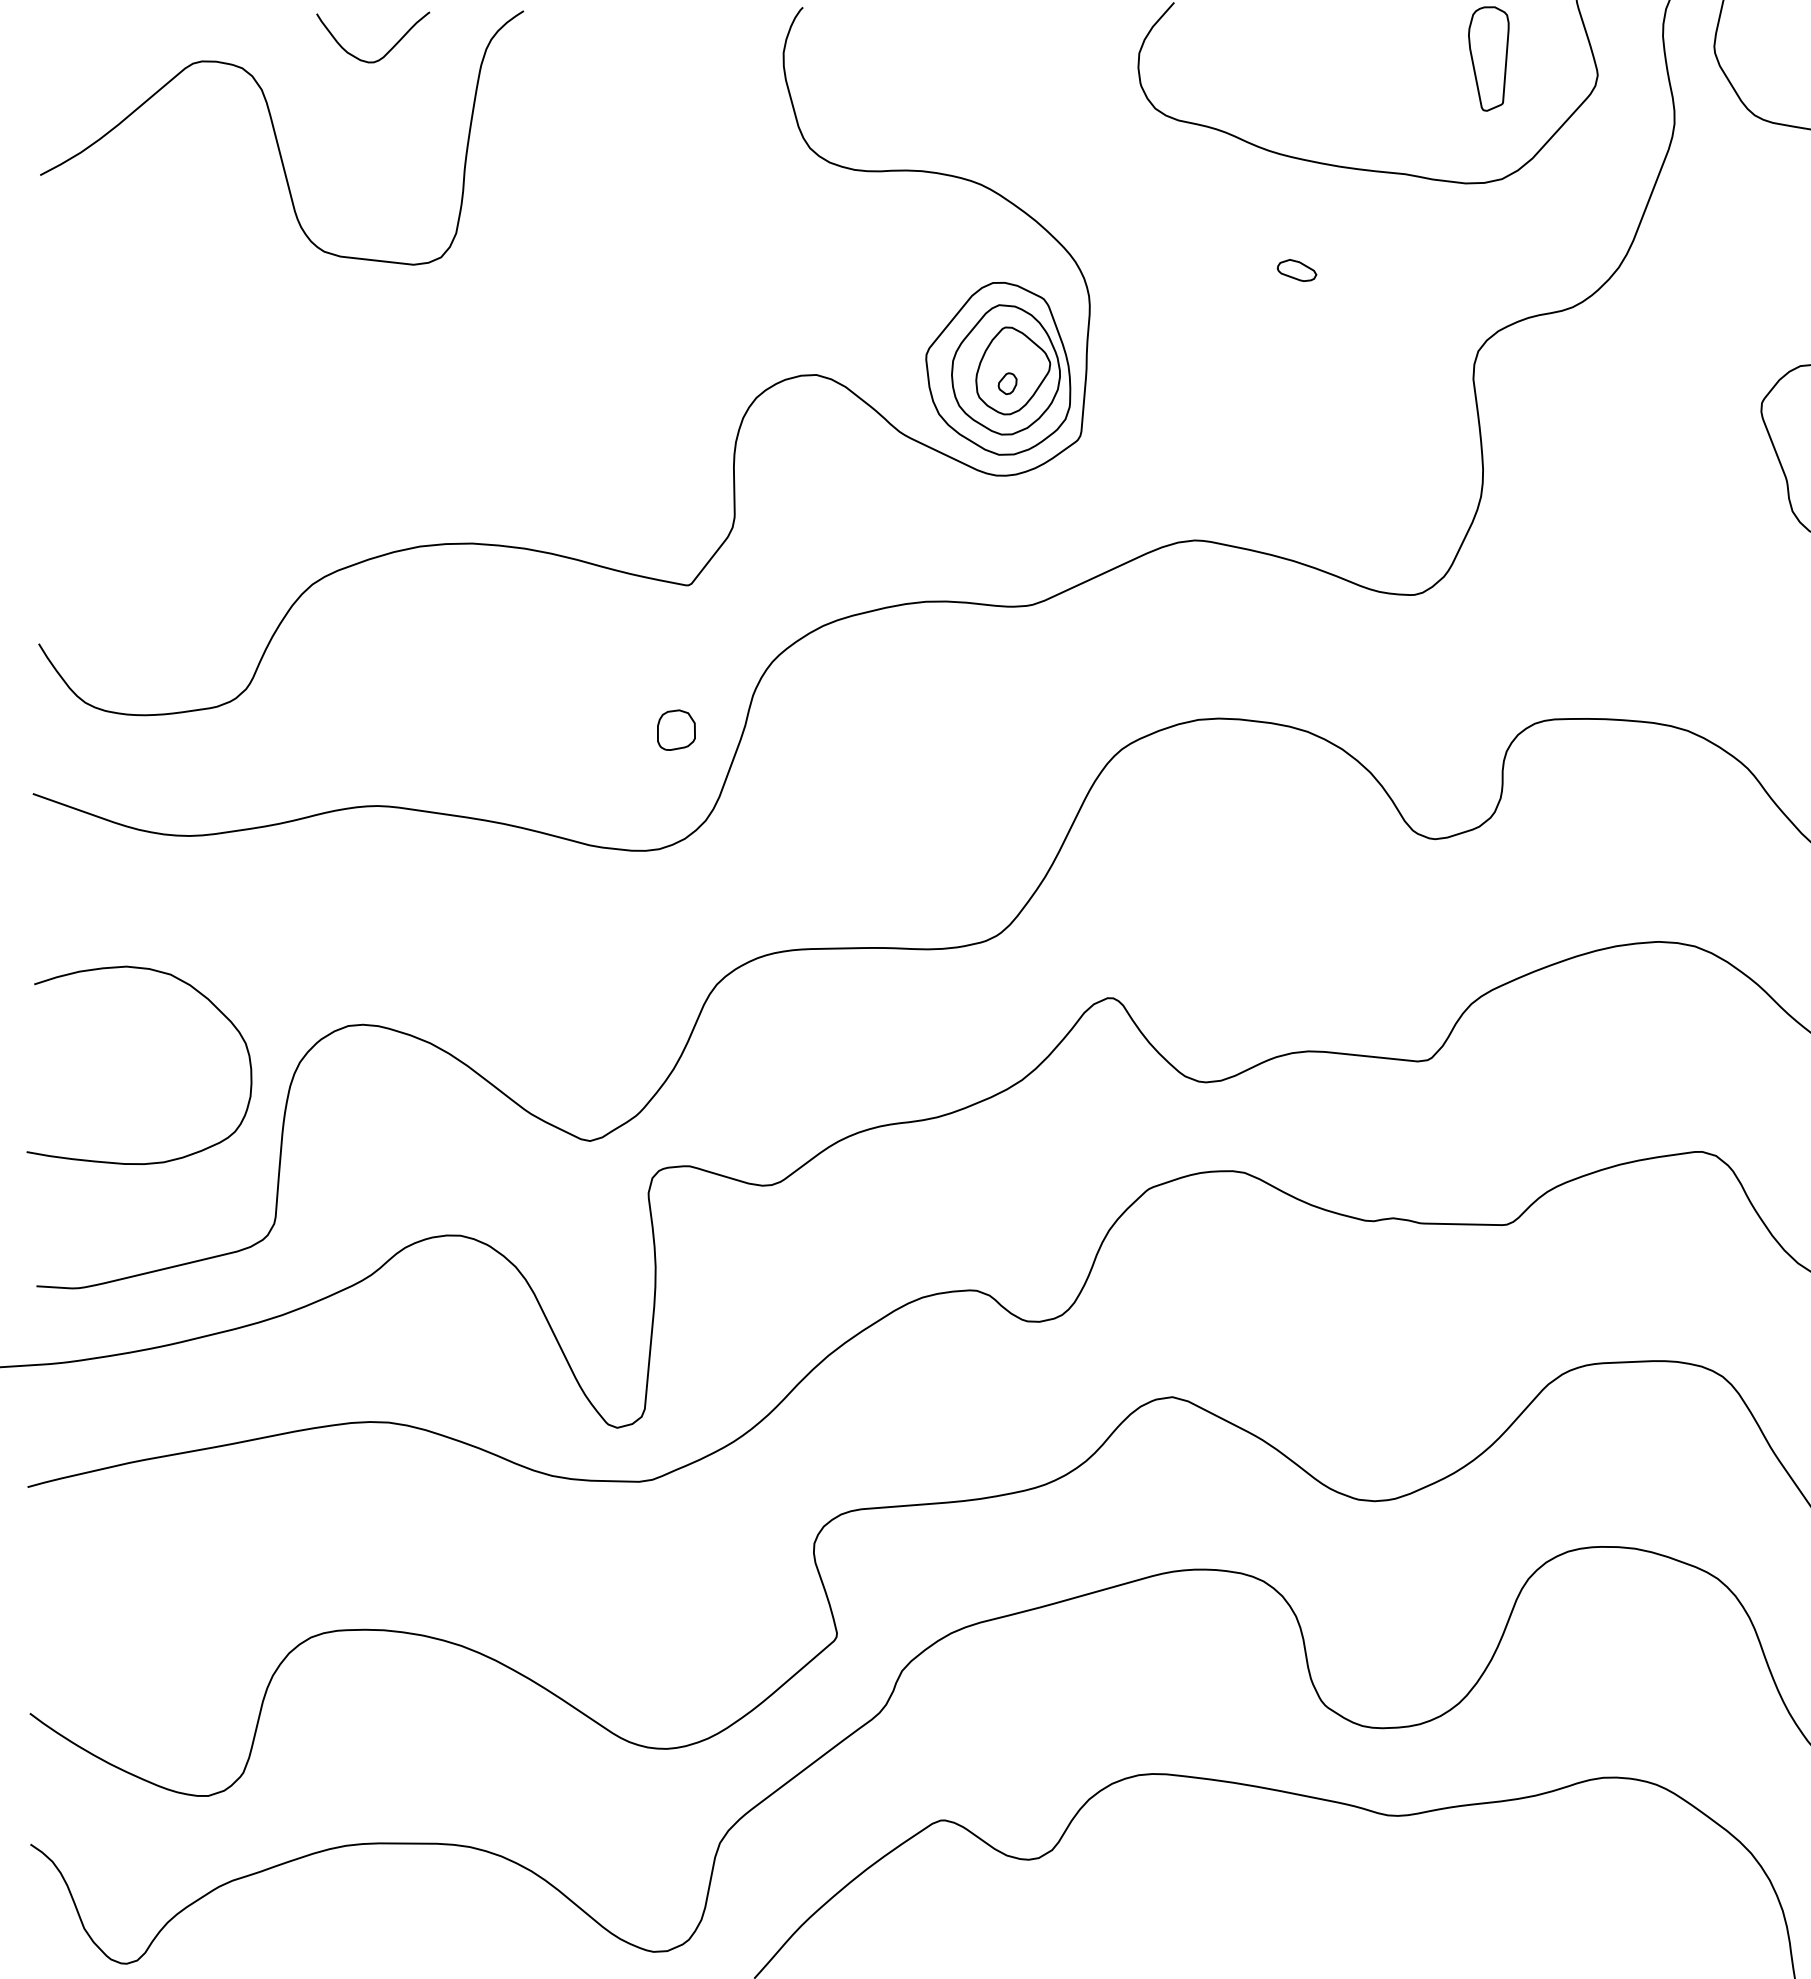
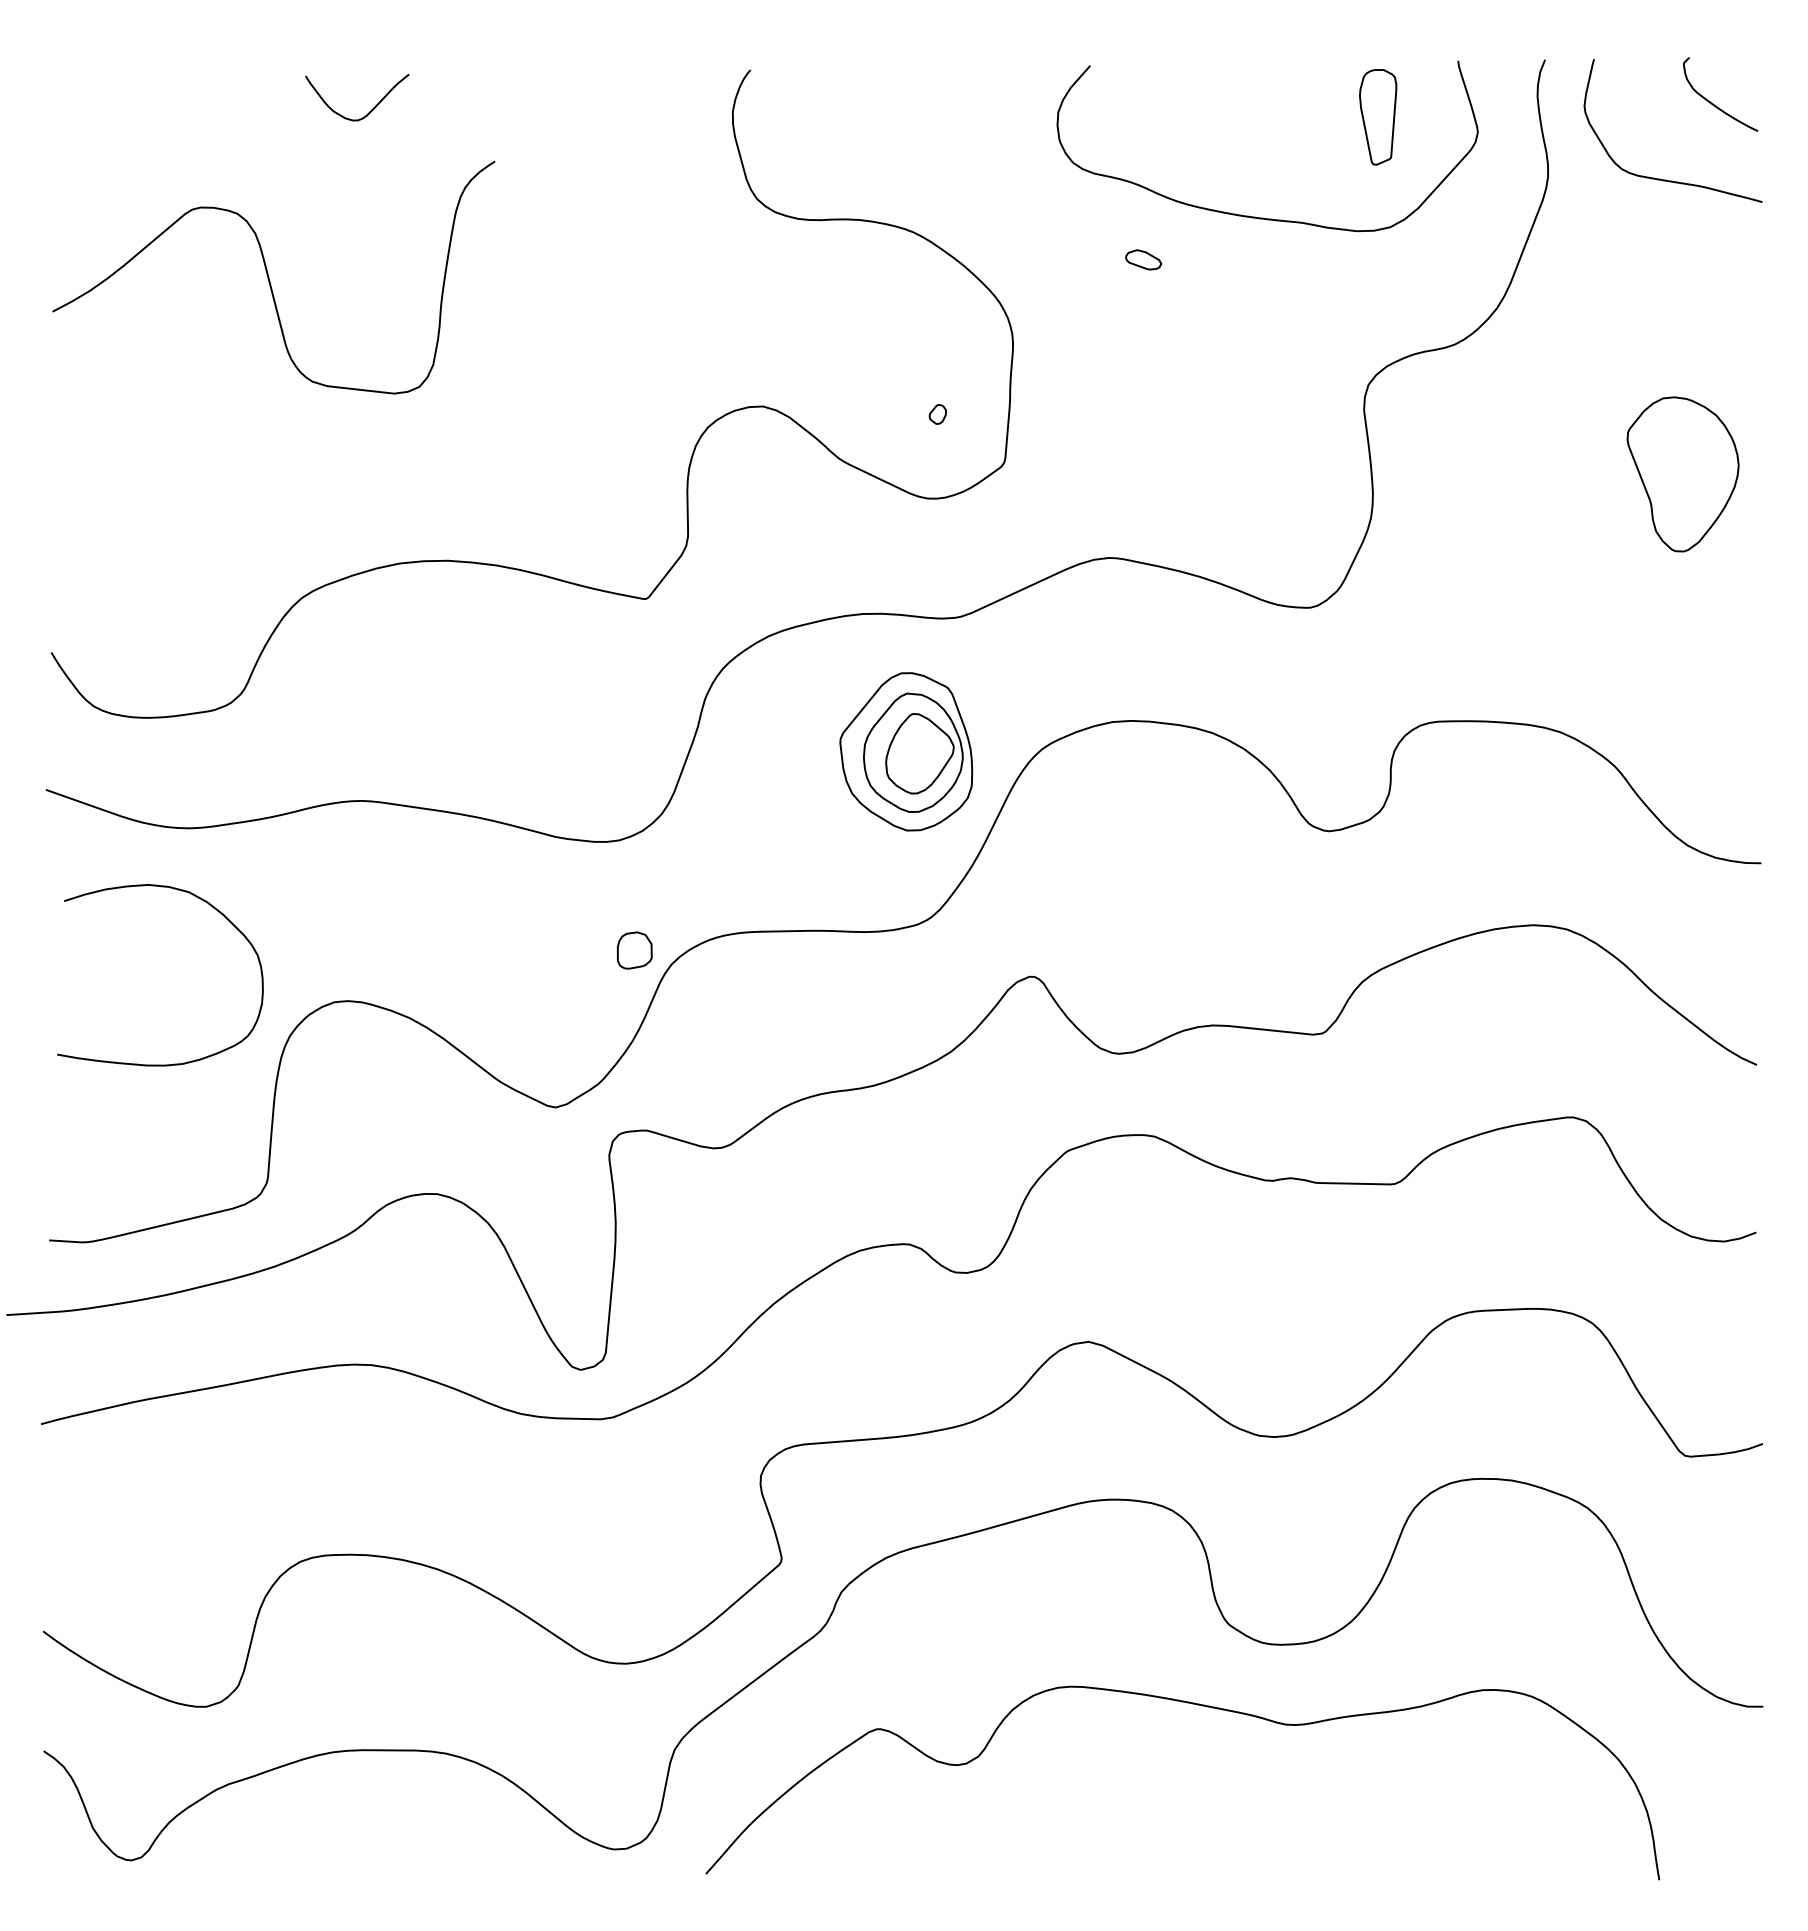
curve: (277, 137) -> (269, 277), moved
part: (1296, 270) -> (1143, 259), moved
part: (998, 368) -> (906, 751), moved
part: (676, 730) -> (634, 950), moved
curve: (198, 993) -> (214, 909), moved

